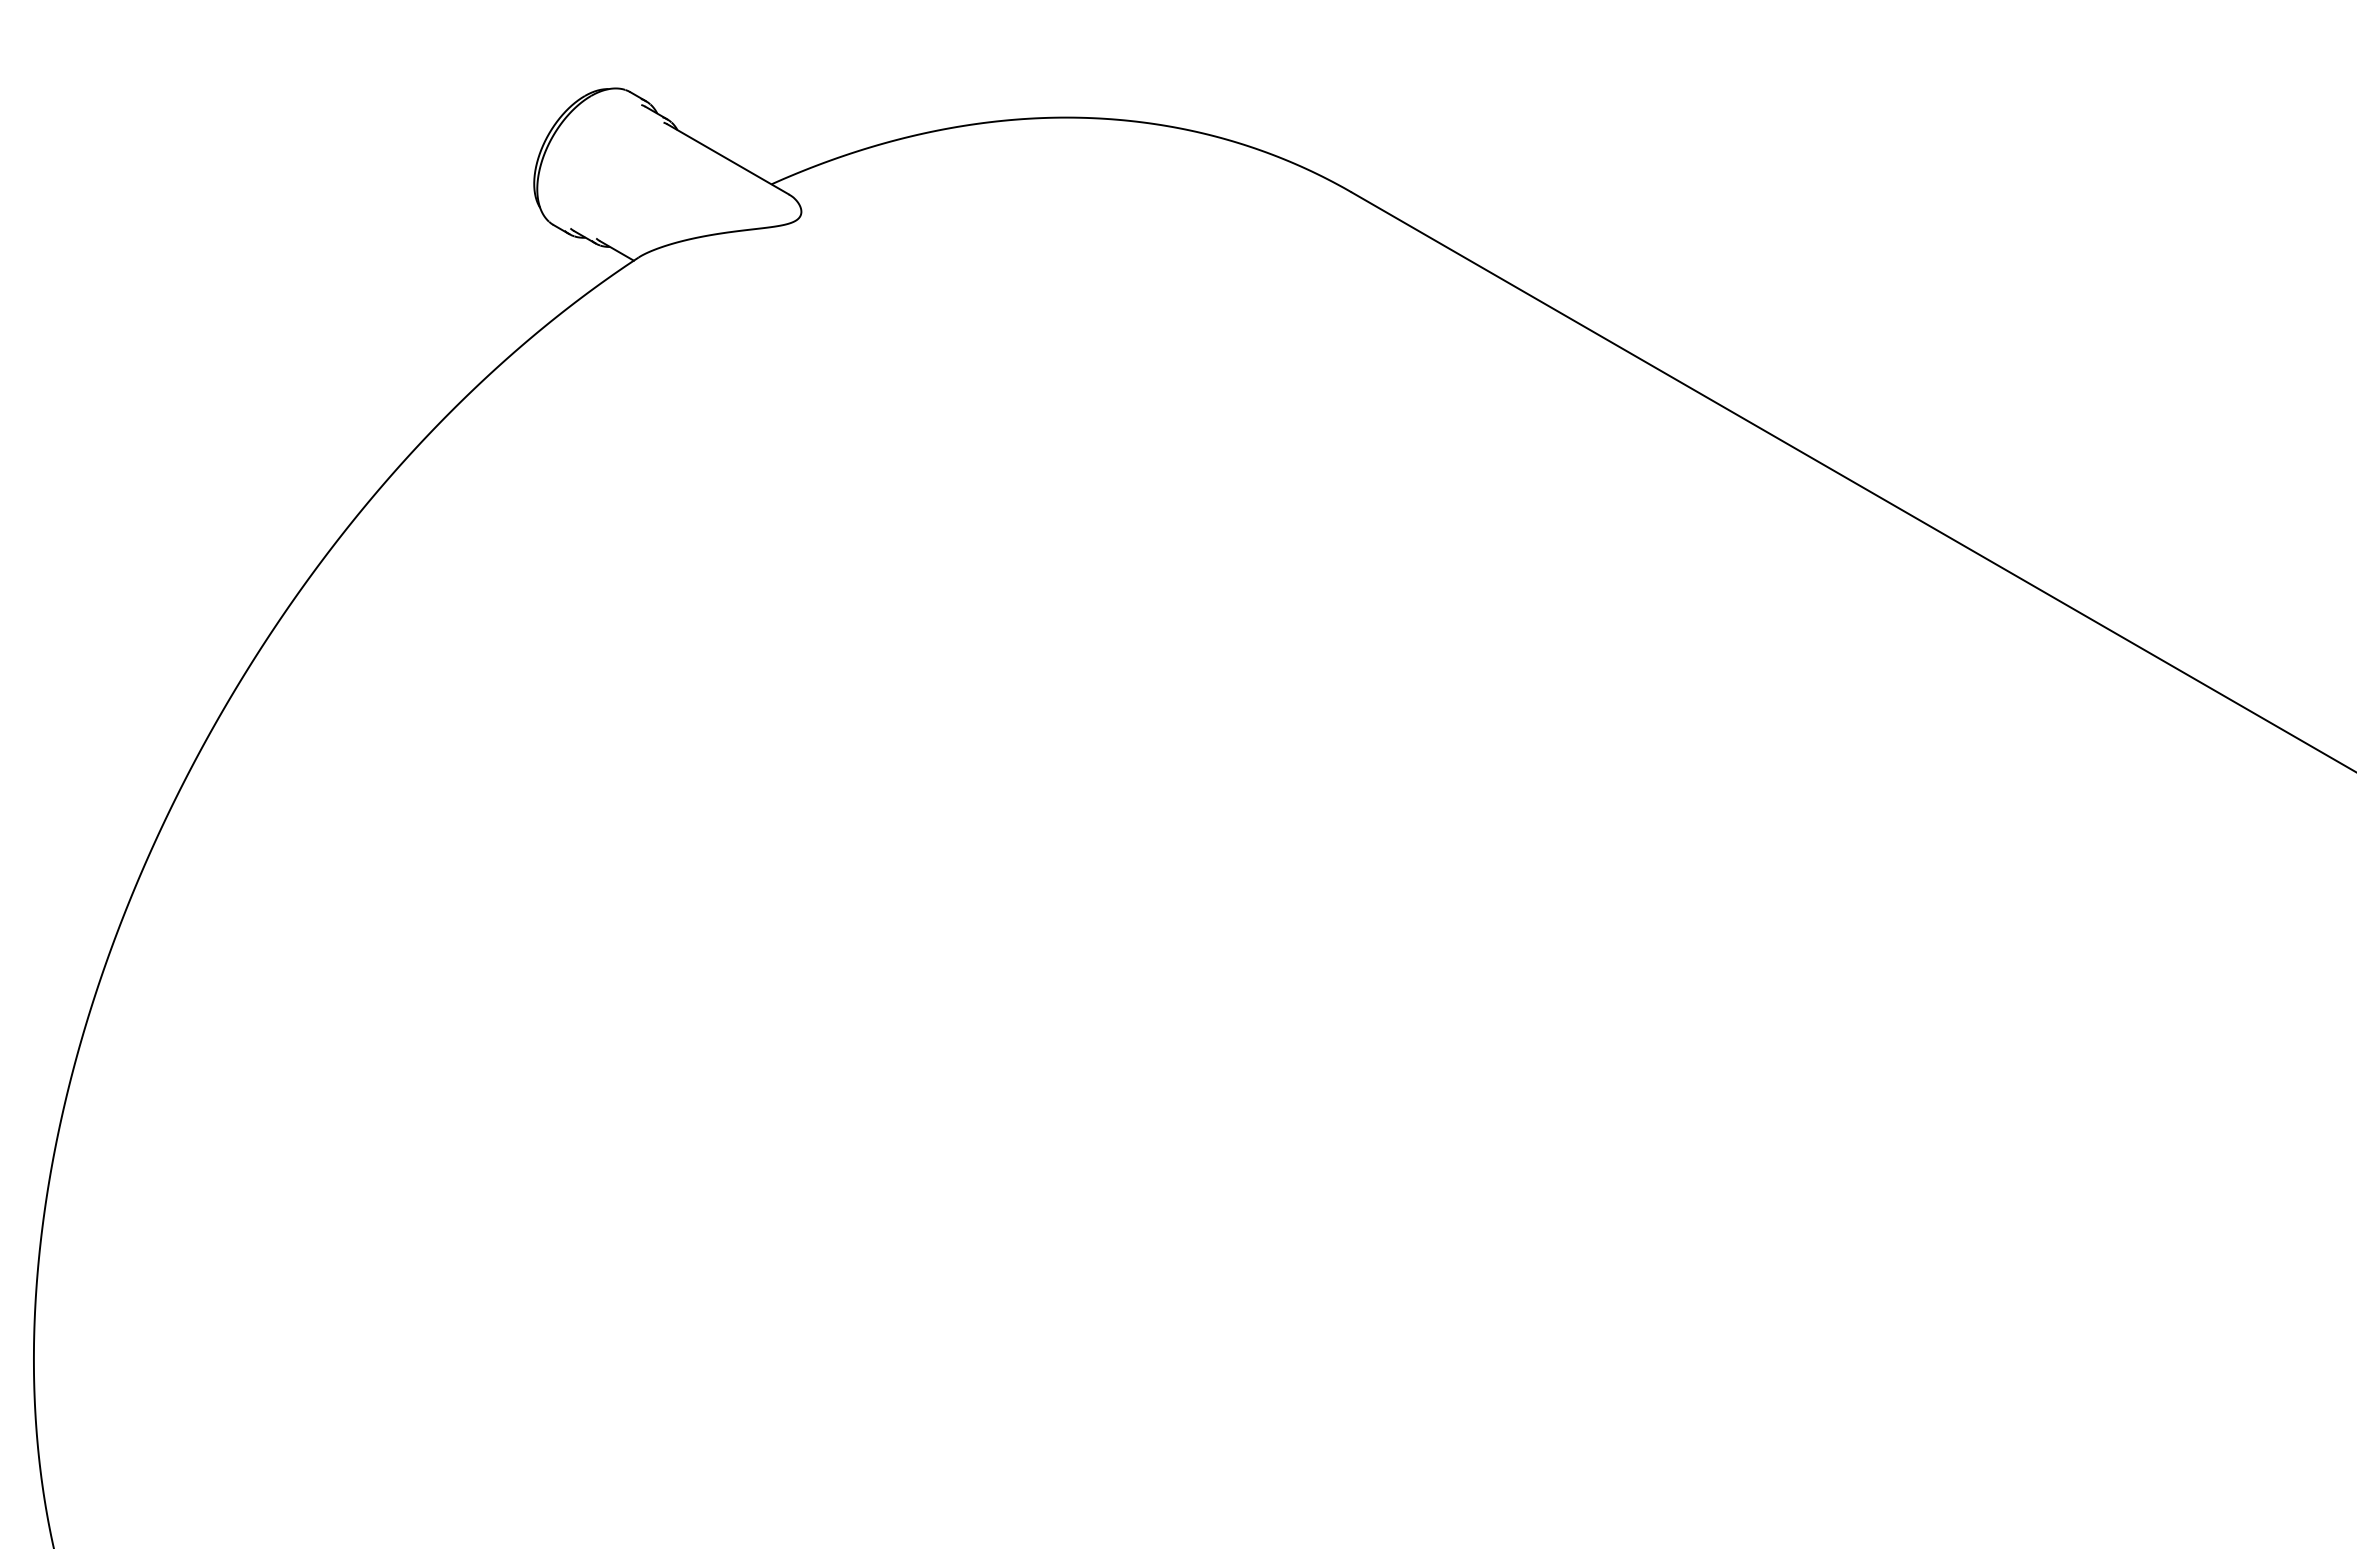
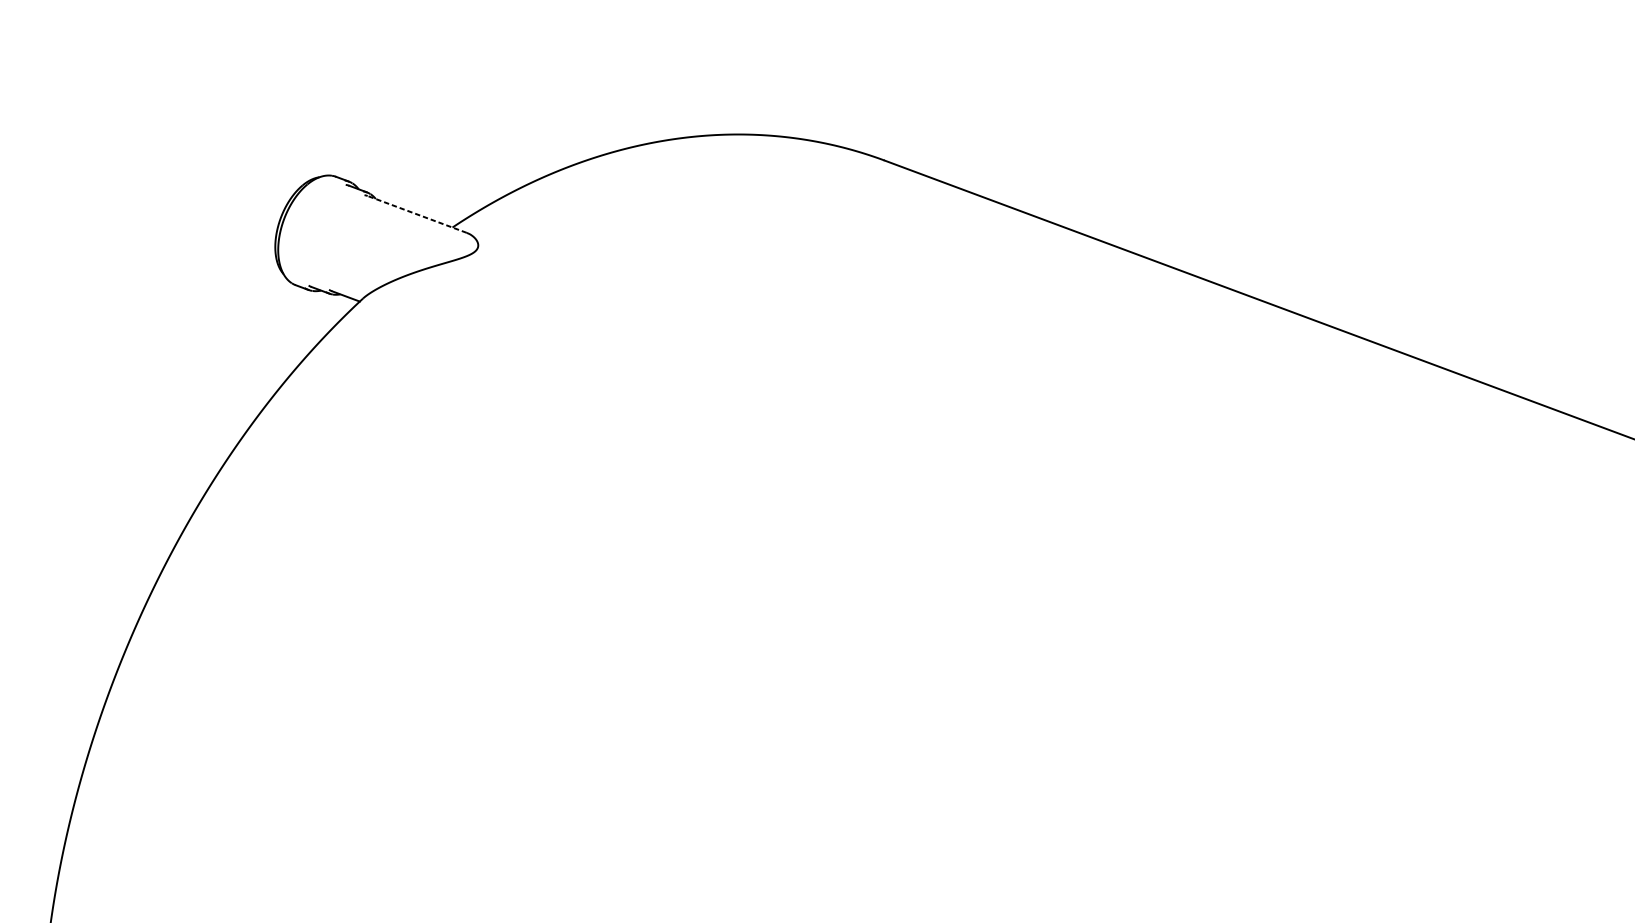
line: (727, 159) -> (416, 214), solid -> dashed

